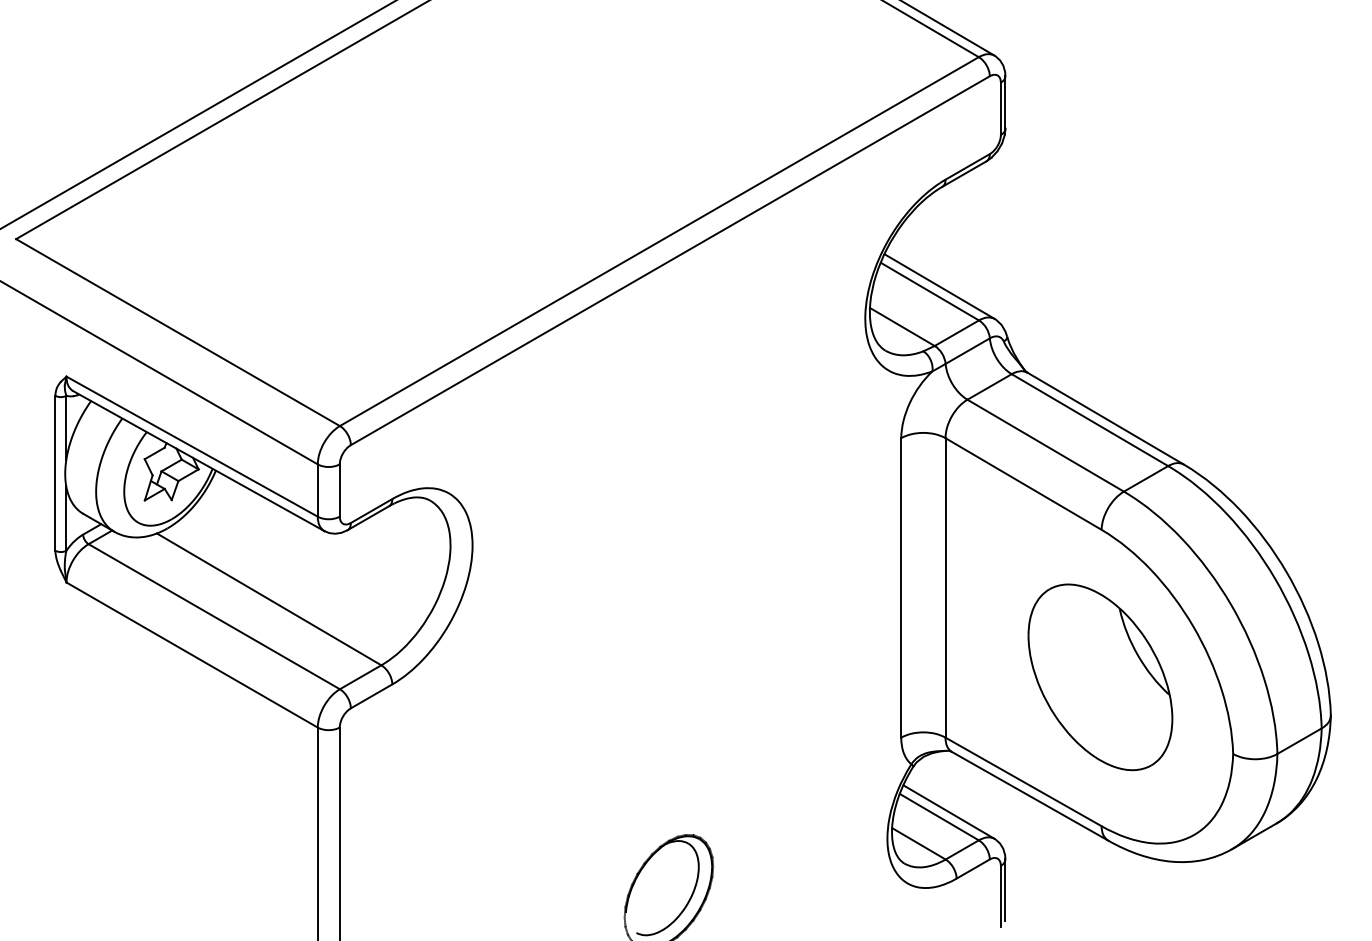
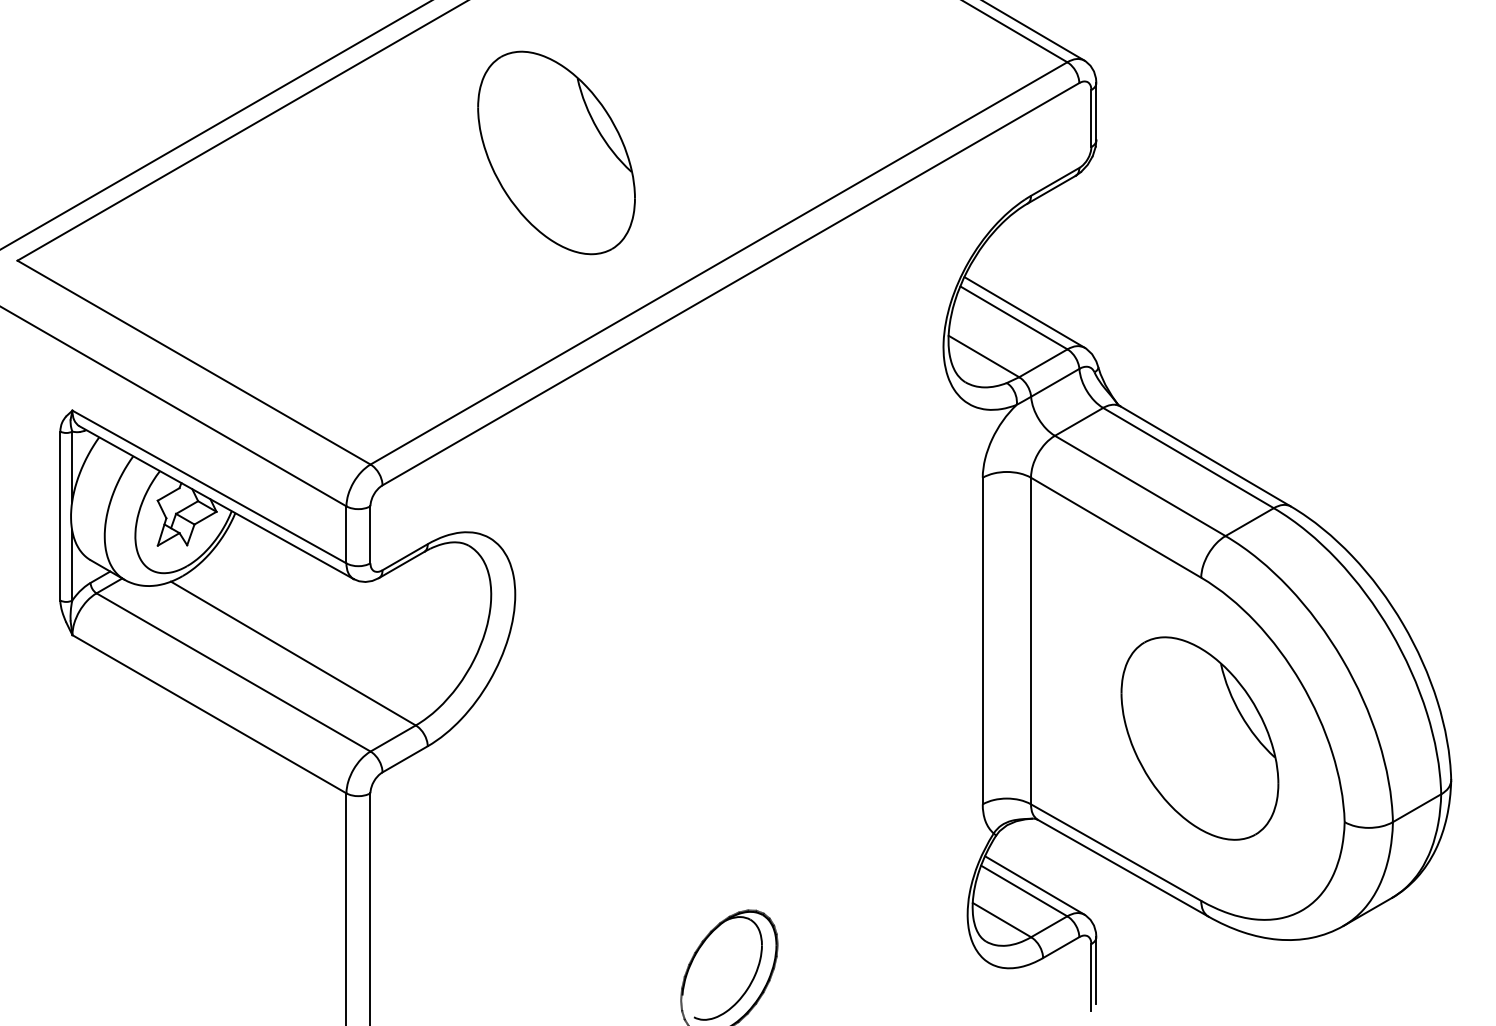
part: (510, 140) -> (556, 153), added

